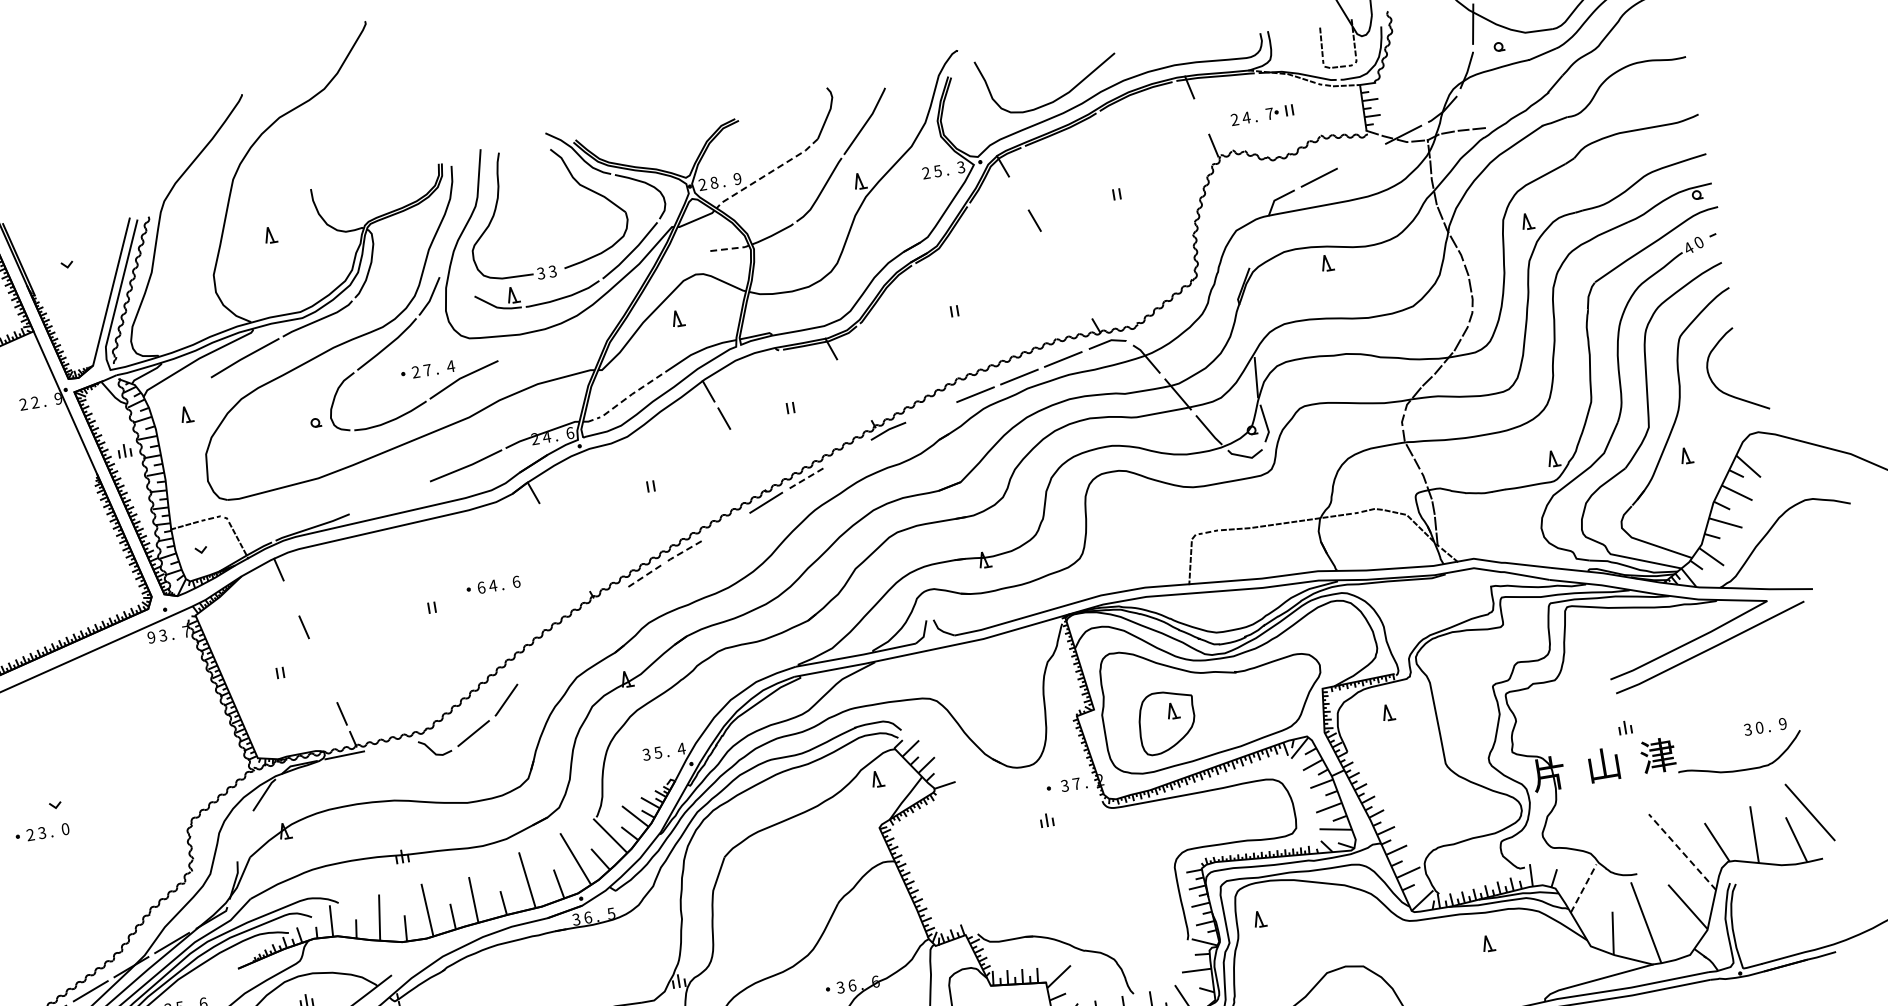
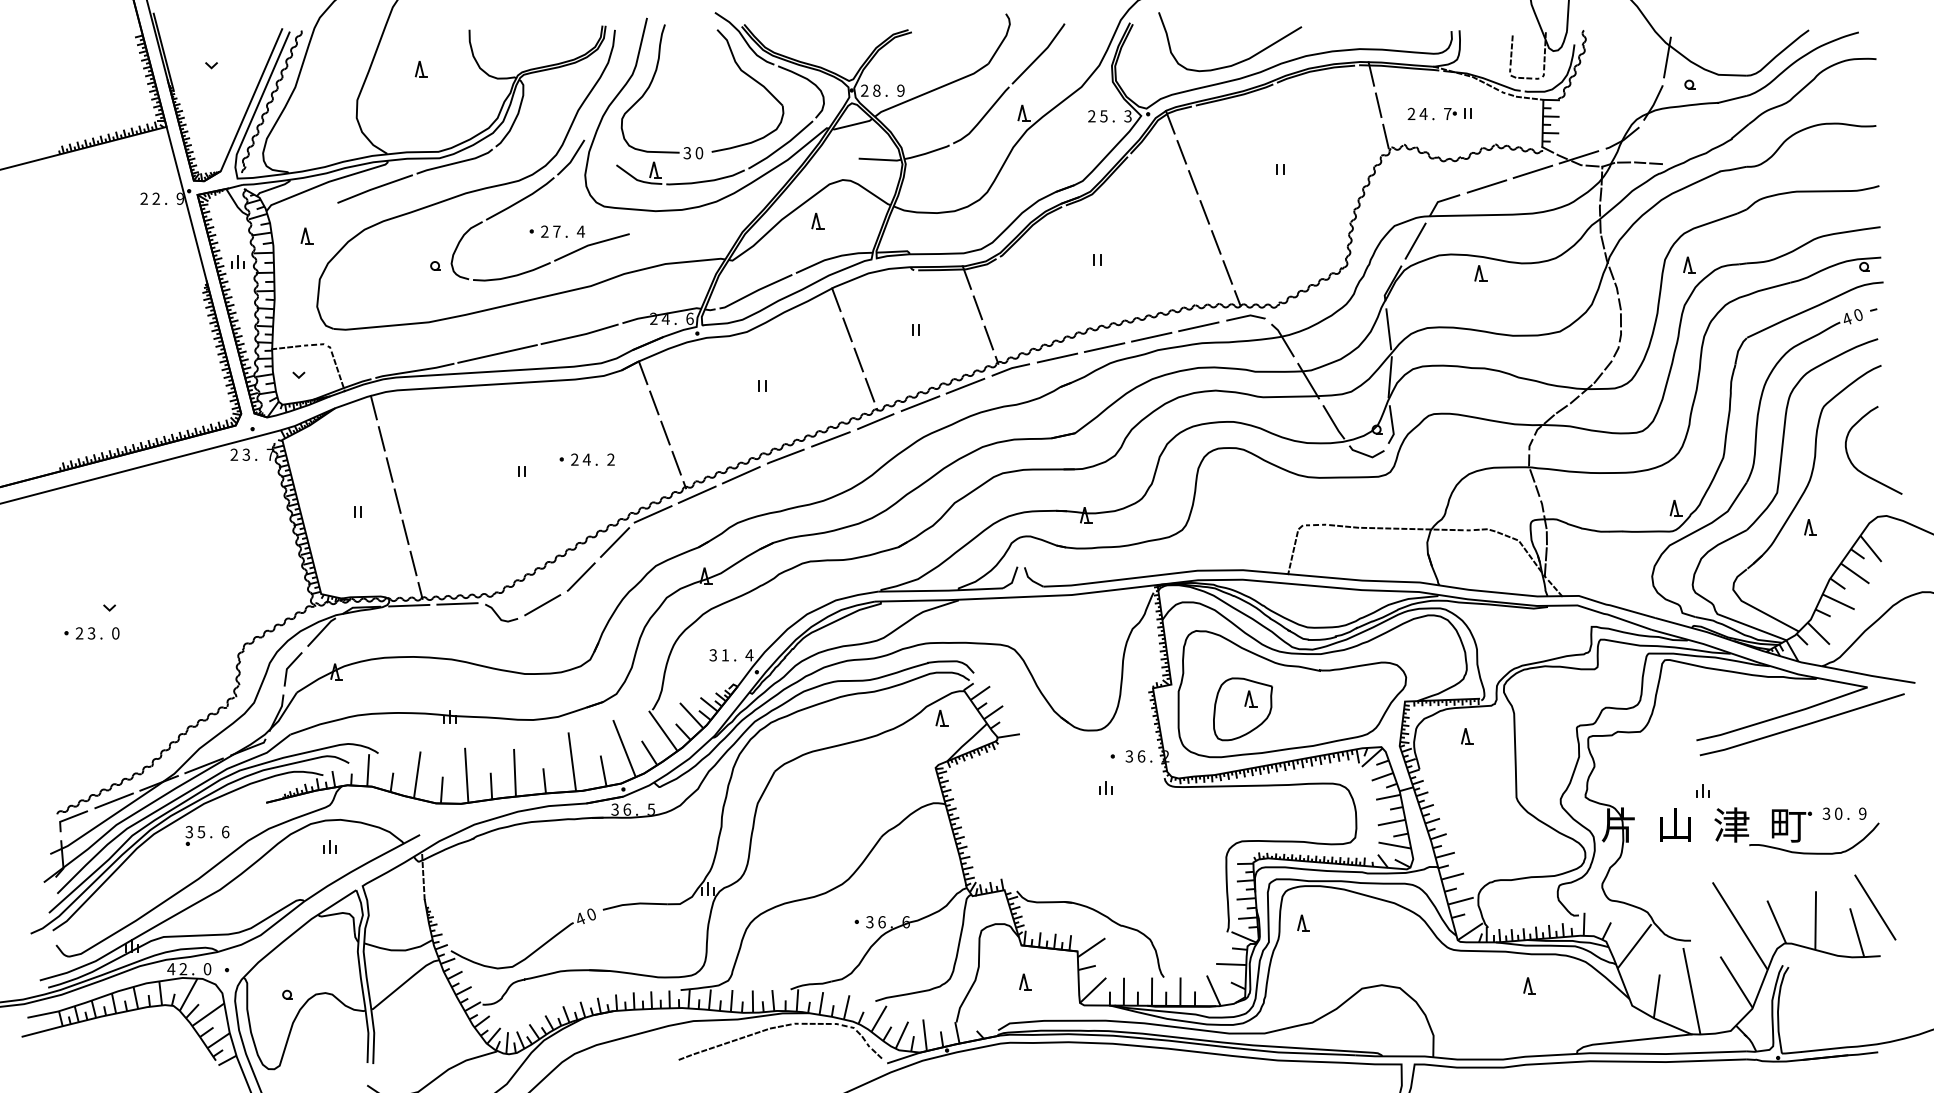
line: (1201, 116) -> (1378, 105), added
line: (1360, 155) -> (1532, 171), added
line: (767, 174) -> (931, 91), dashed -> solid
line: (1018, 193) -> (1181, 152), added
line: (1258, 241) -> (1415, 240), added
line: (728, 248) -> (880, 159), dashed -> solid
line: (1050, 248) -> (1204, 212), added
text: (552, 271) -> (699, 153), 3 -> 0
line: (1065, 275) -> (1215, 242), added
line: (1082, 302) -> (1227, 272), added
line: (1247, 331) -> (1388, 329), added
line: (846, 376) -> (977, 307), added
line: (629, 396) -> (755, 291), dashed -> solid
line: (861, 403) -> (988, 337), added
line: (931, 411) -> (1057, 357), added
line: (739, 445) -> (858, 359), added
line: (847, 453) -> (965, 385), added
line: (755, 472) -> (869, 389), added
line: (806, 478) -> (920, 403), dashed -> solid
line: (389, 497) -> (497, 353), added
line: (549, 519) -> (654, 402), added
line: (725, 527) -> (830, 439), added
line: (564, 546) -> (665, 432), added
line: (684, 550) -> (785, 456), dashed -> solid
line: (580, 574) -> (676, 462), added
line: (645, 576) -> (741, 475), dashed -> solid
text: (515, 581) -> (610, 459), 6 -> 2
text: (481, 587) -> (574, 459), 6 -> 2
line: (291, 598) -> (381, 438), added
line: (604, 601) -> (696, 494), added
line: (565, 628) -> (652, 514), added
text: (151, 637) -> (234, 454), 9 -> 2
line: (316, 655) -> (397, 500), added
line: (533, 661) -> (614, 542), added
line: (329, 685) -> (405, 532), added
line: (391, 745) -> (457, 603), added
part: (1715, 746) -> (1791, 825), added
text: (658, 752) -> (725, 655), 5 -> 1
text: (1076, 783) -> (1141, 756), 7 -> 6
line: (239, 833) -> (290, 666), added
line: (1682, 852) -> (1740, 926), dashed -> solid
line: (1583, 888) -> (1634, 946), dashed -> solid

